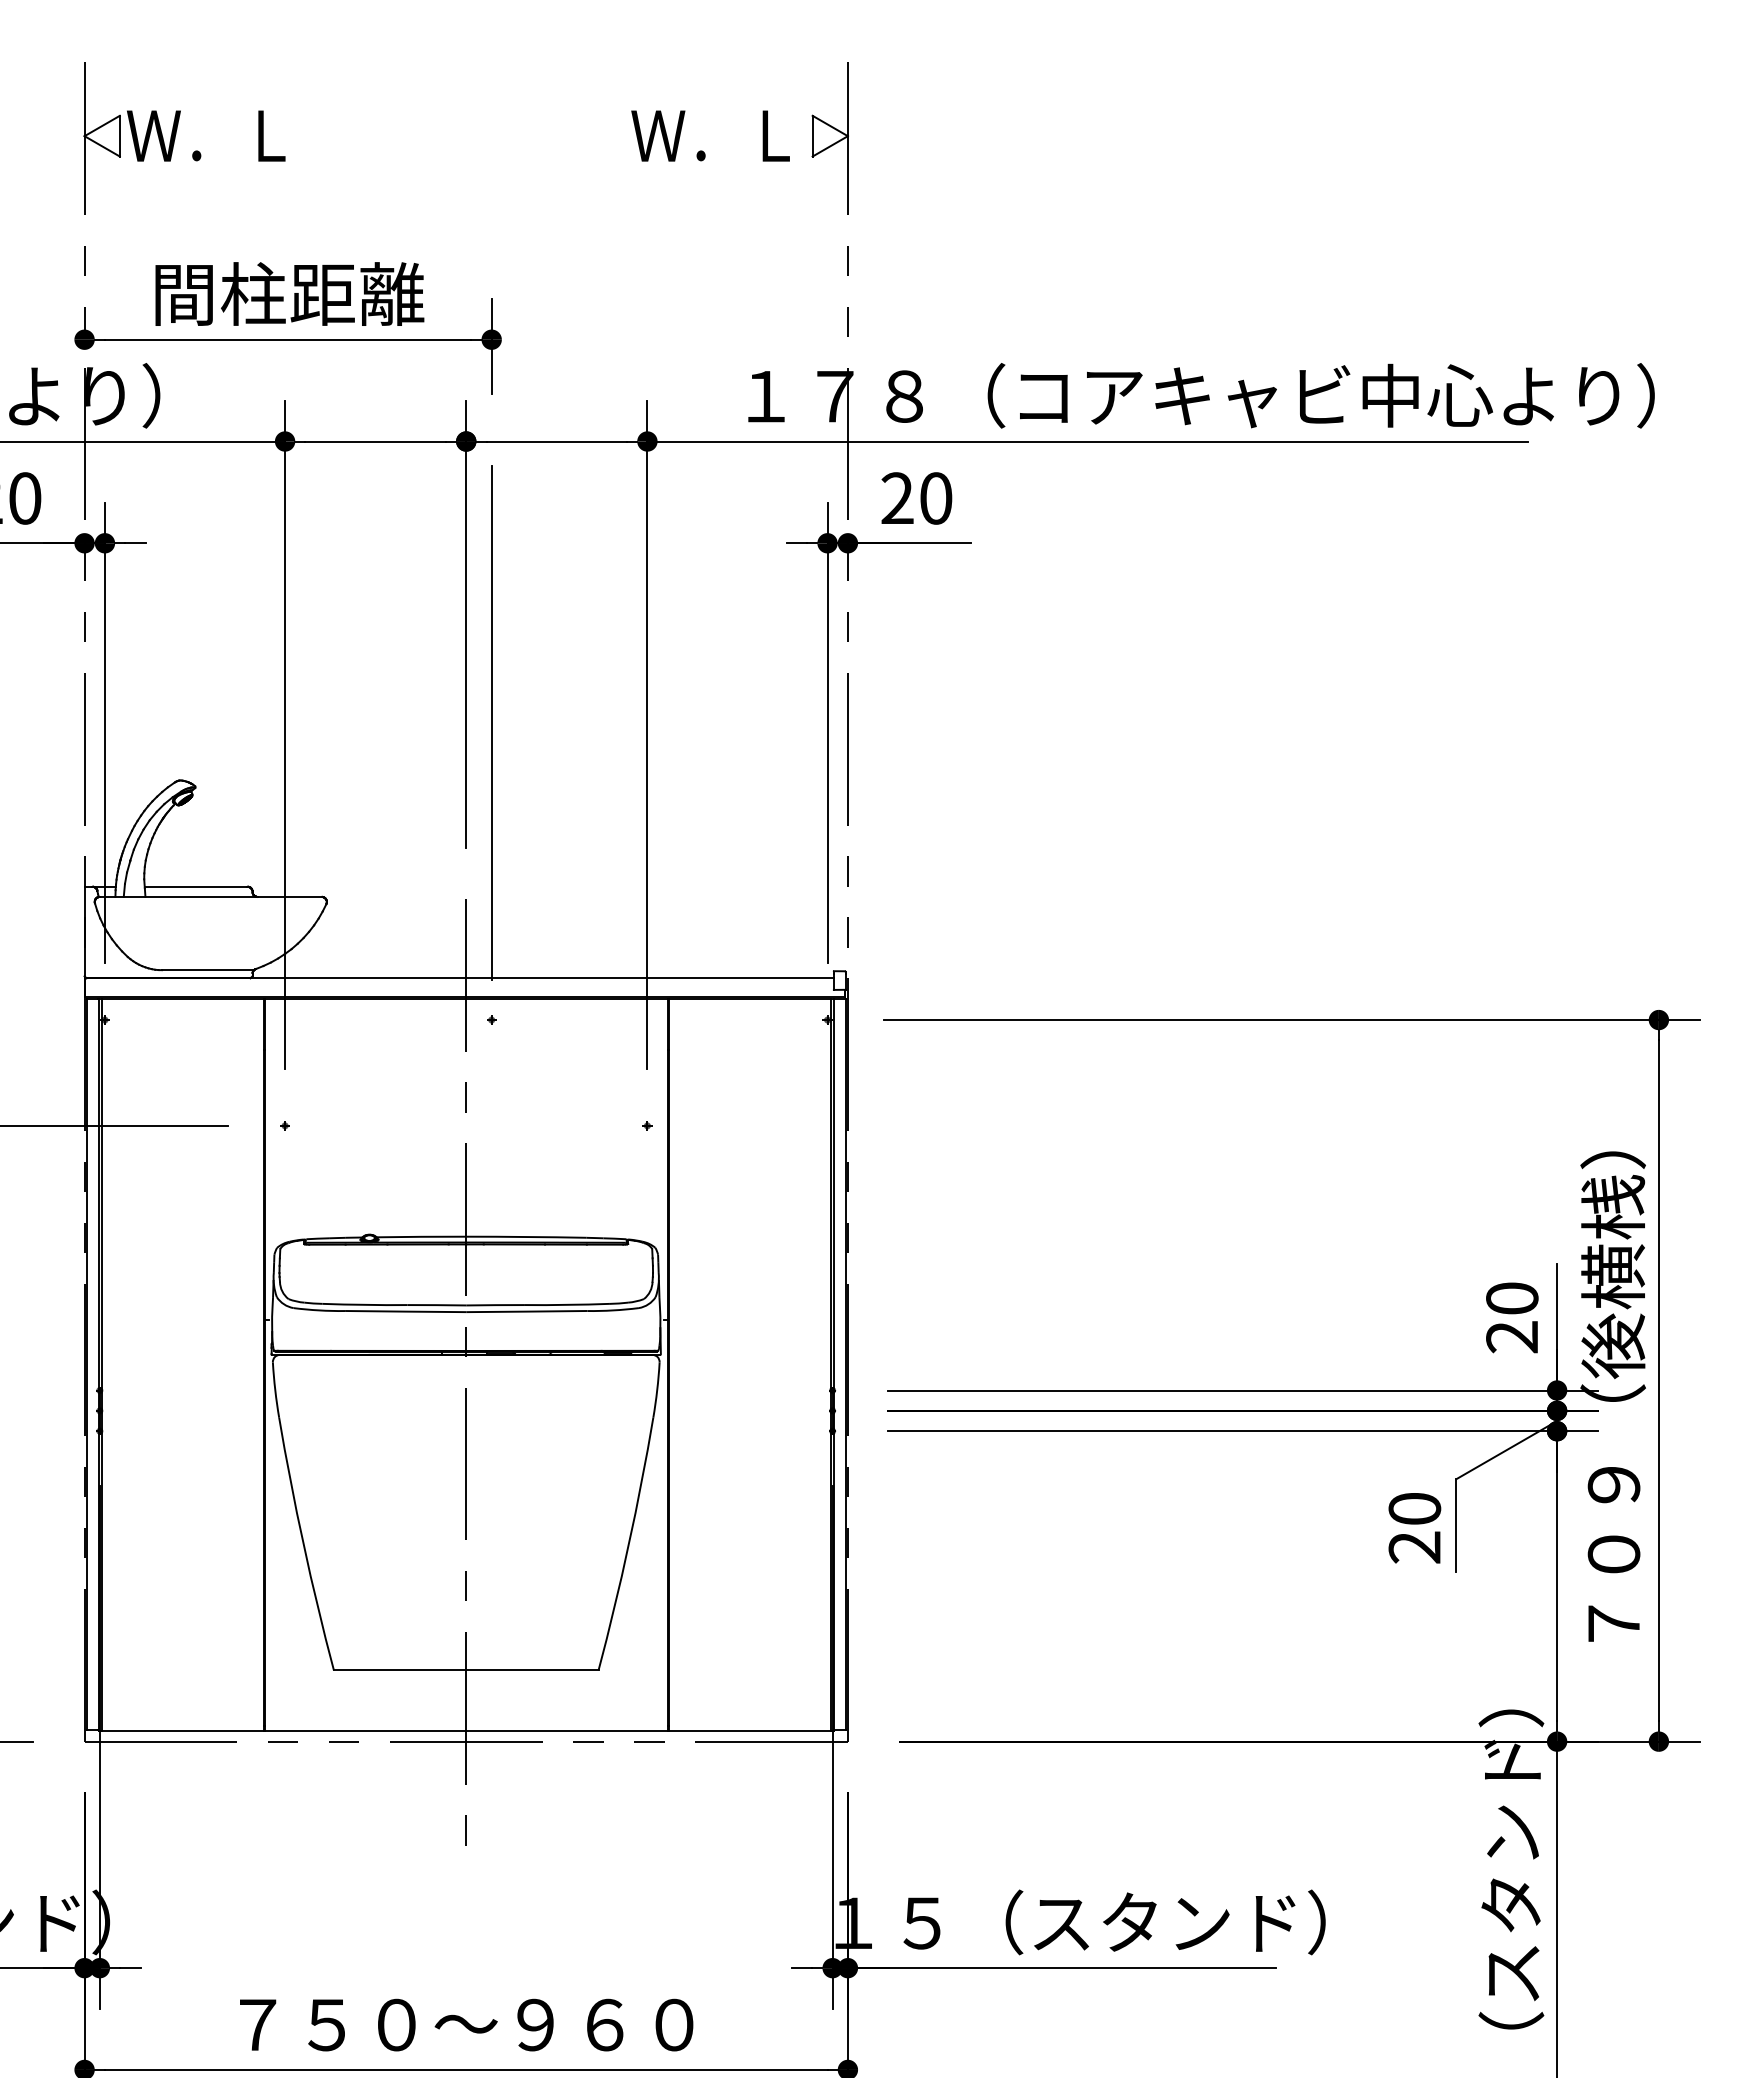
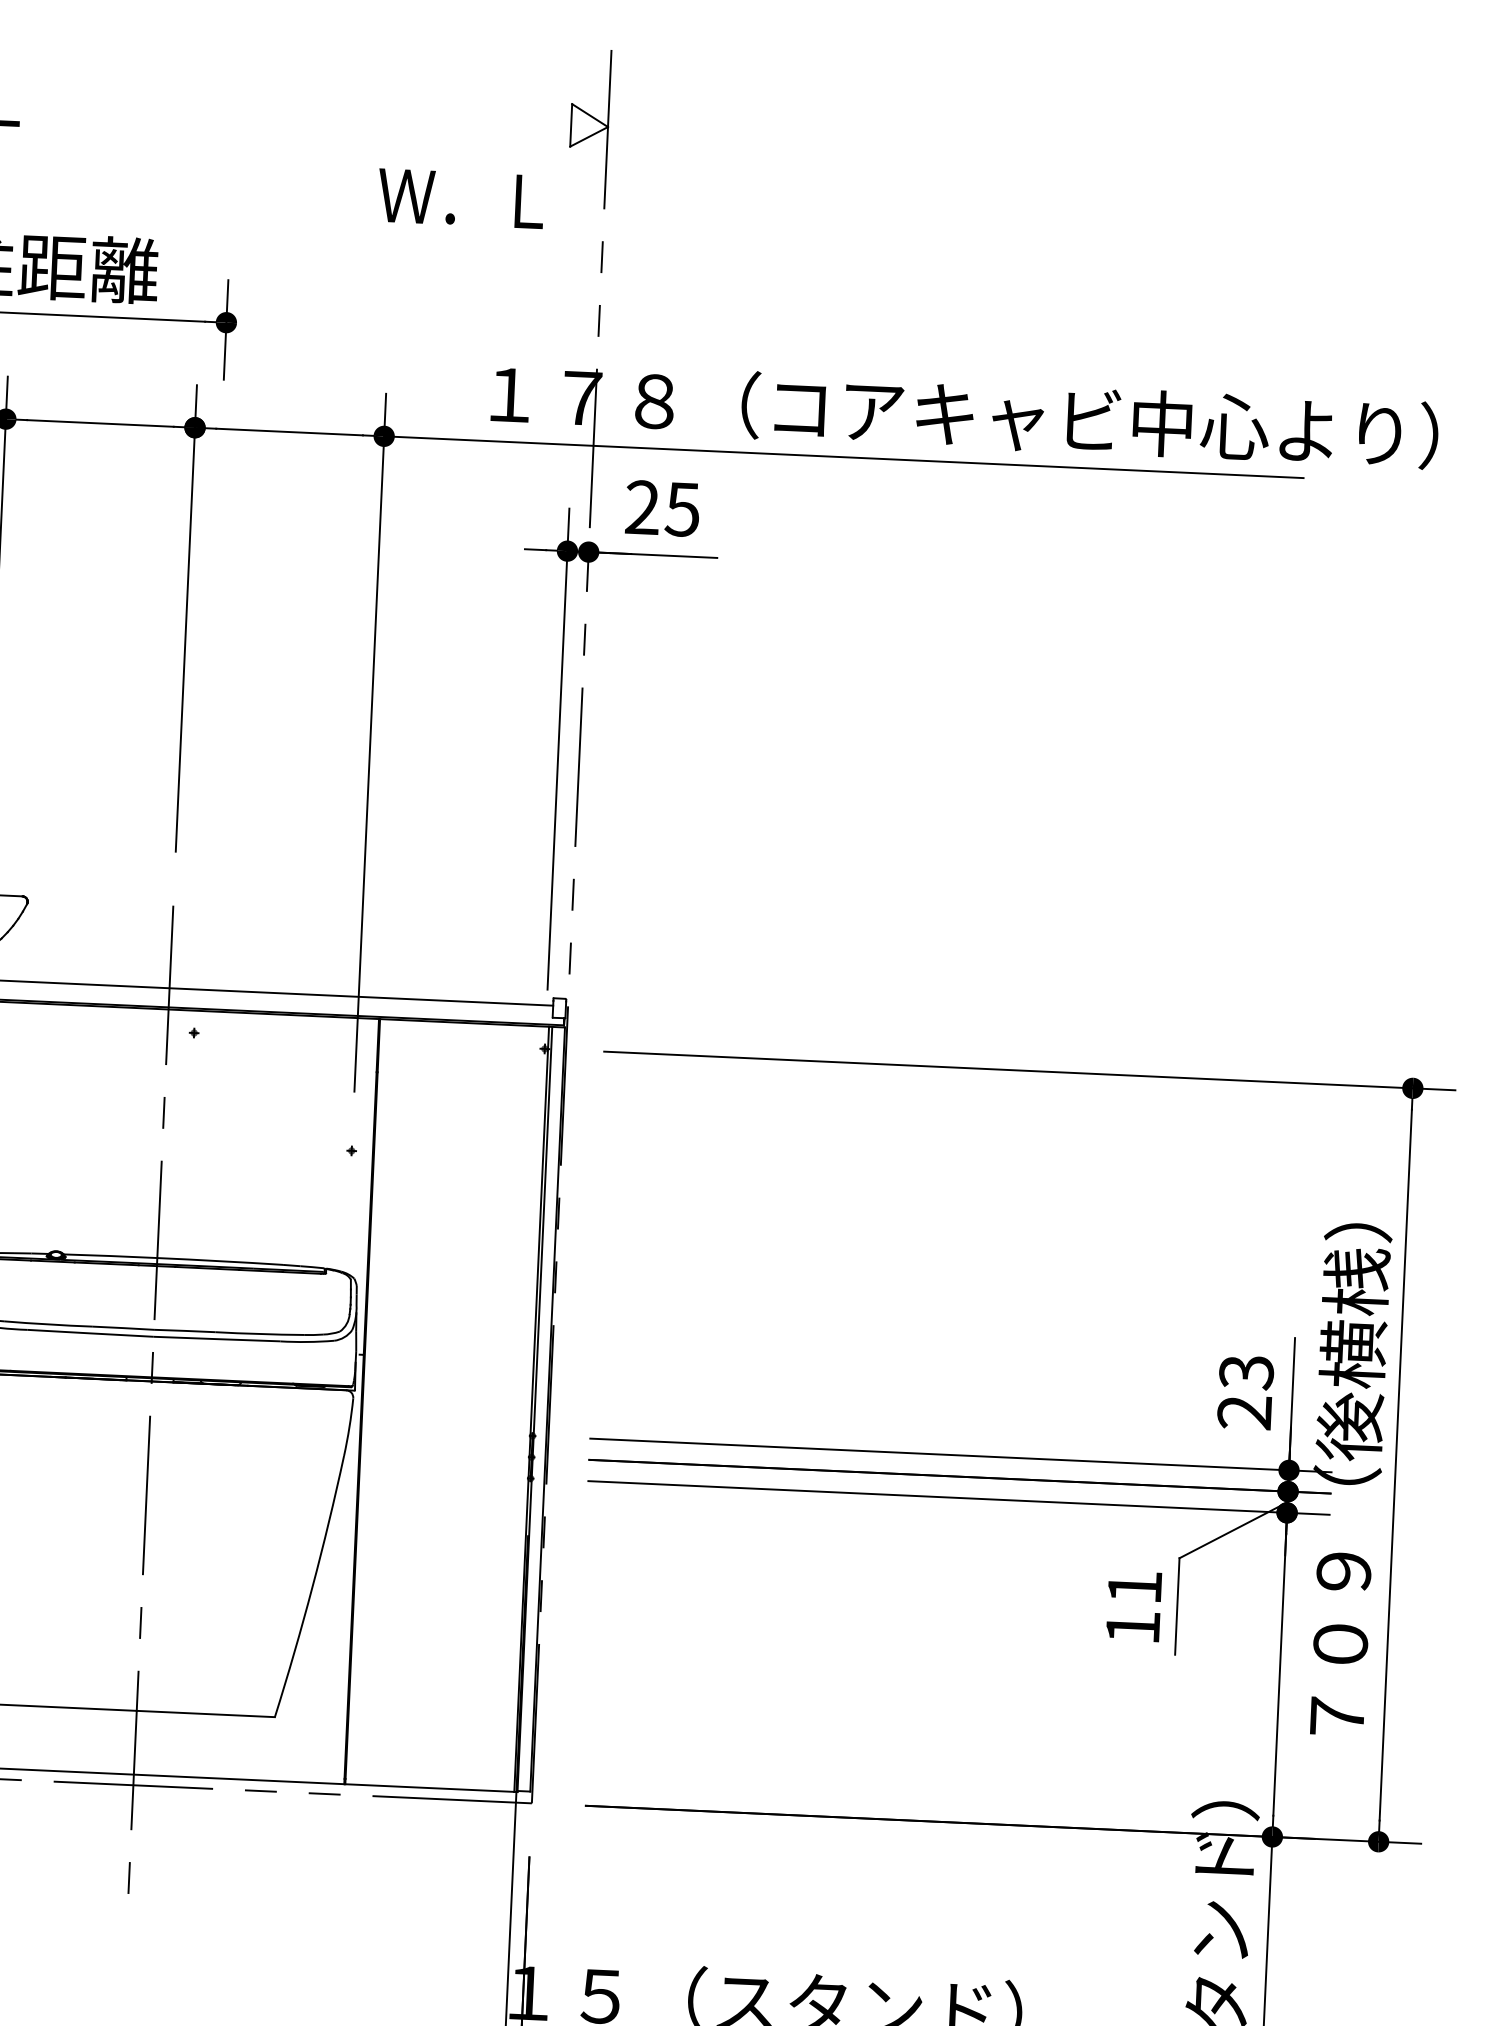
text: (710, 135) -> (461, 198), moved
text: (935, 498) -> (682, 509), 20 -> 25
line: (491, 722) -> (208, 722), removed
text: (1512, 1298) -> (1246, 1372), 20 -> 23
text: (1414, 1528) -> (1133, 1607), 20 -> 11

